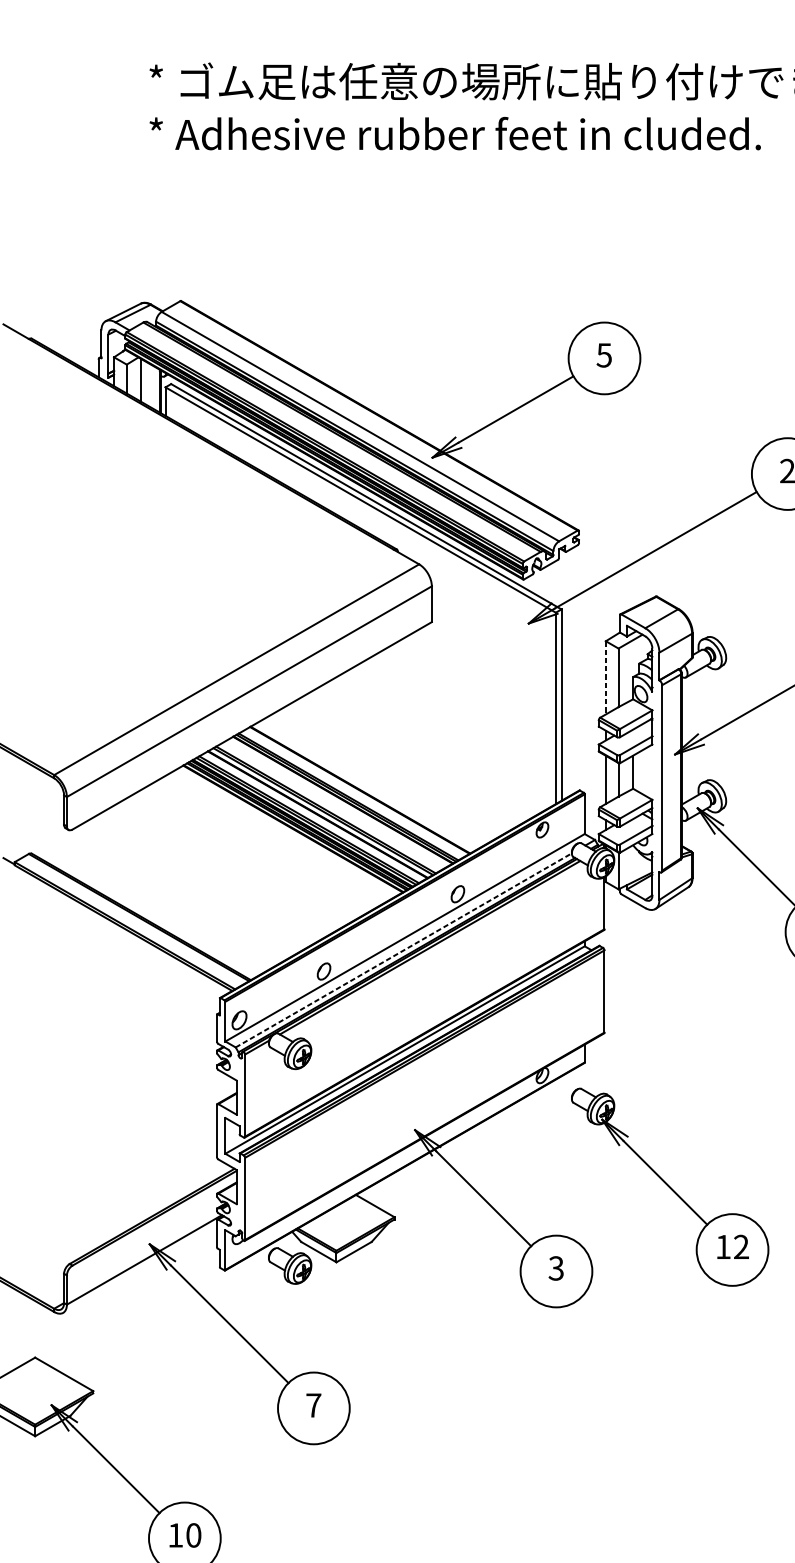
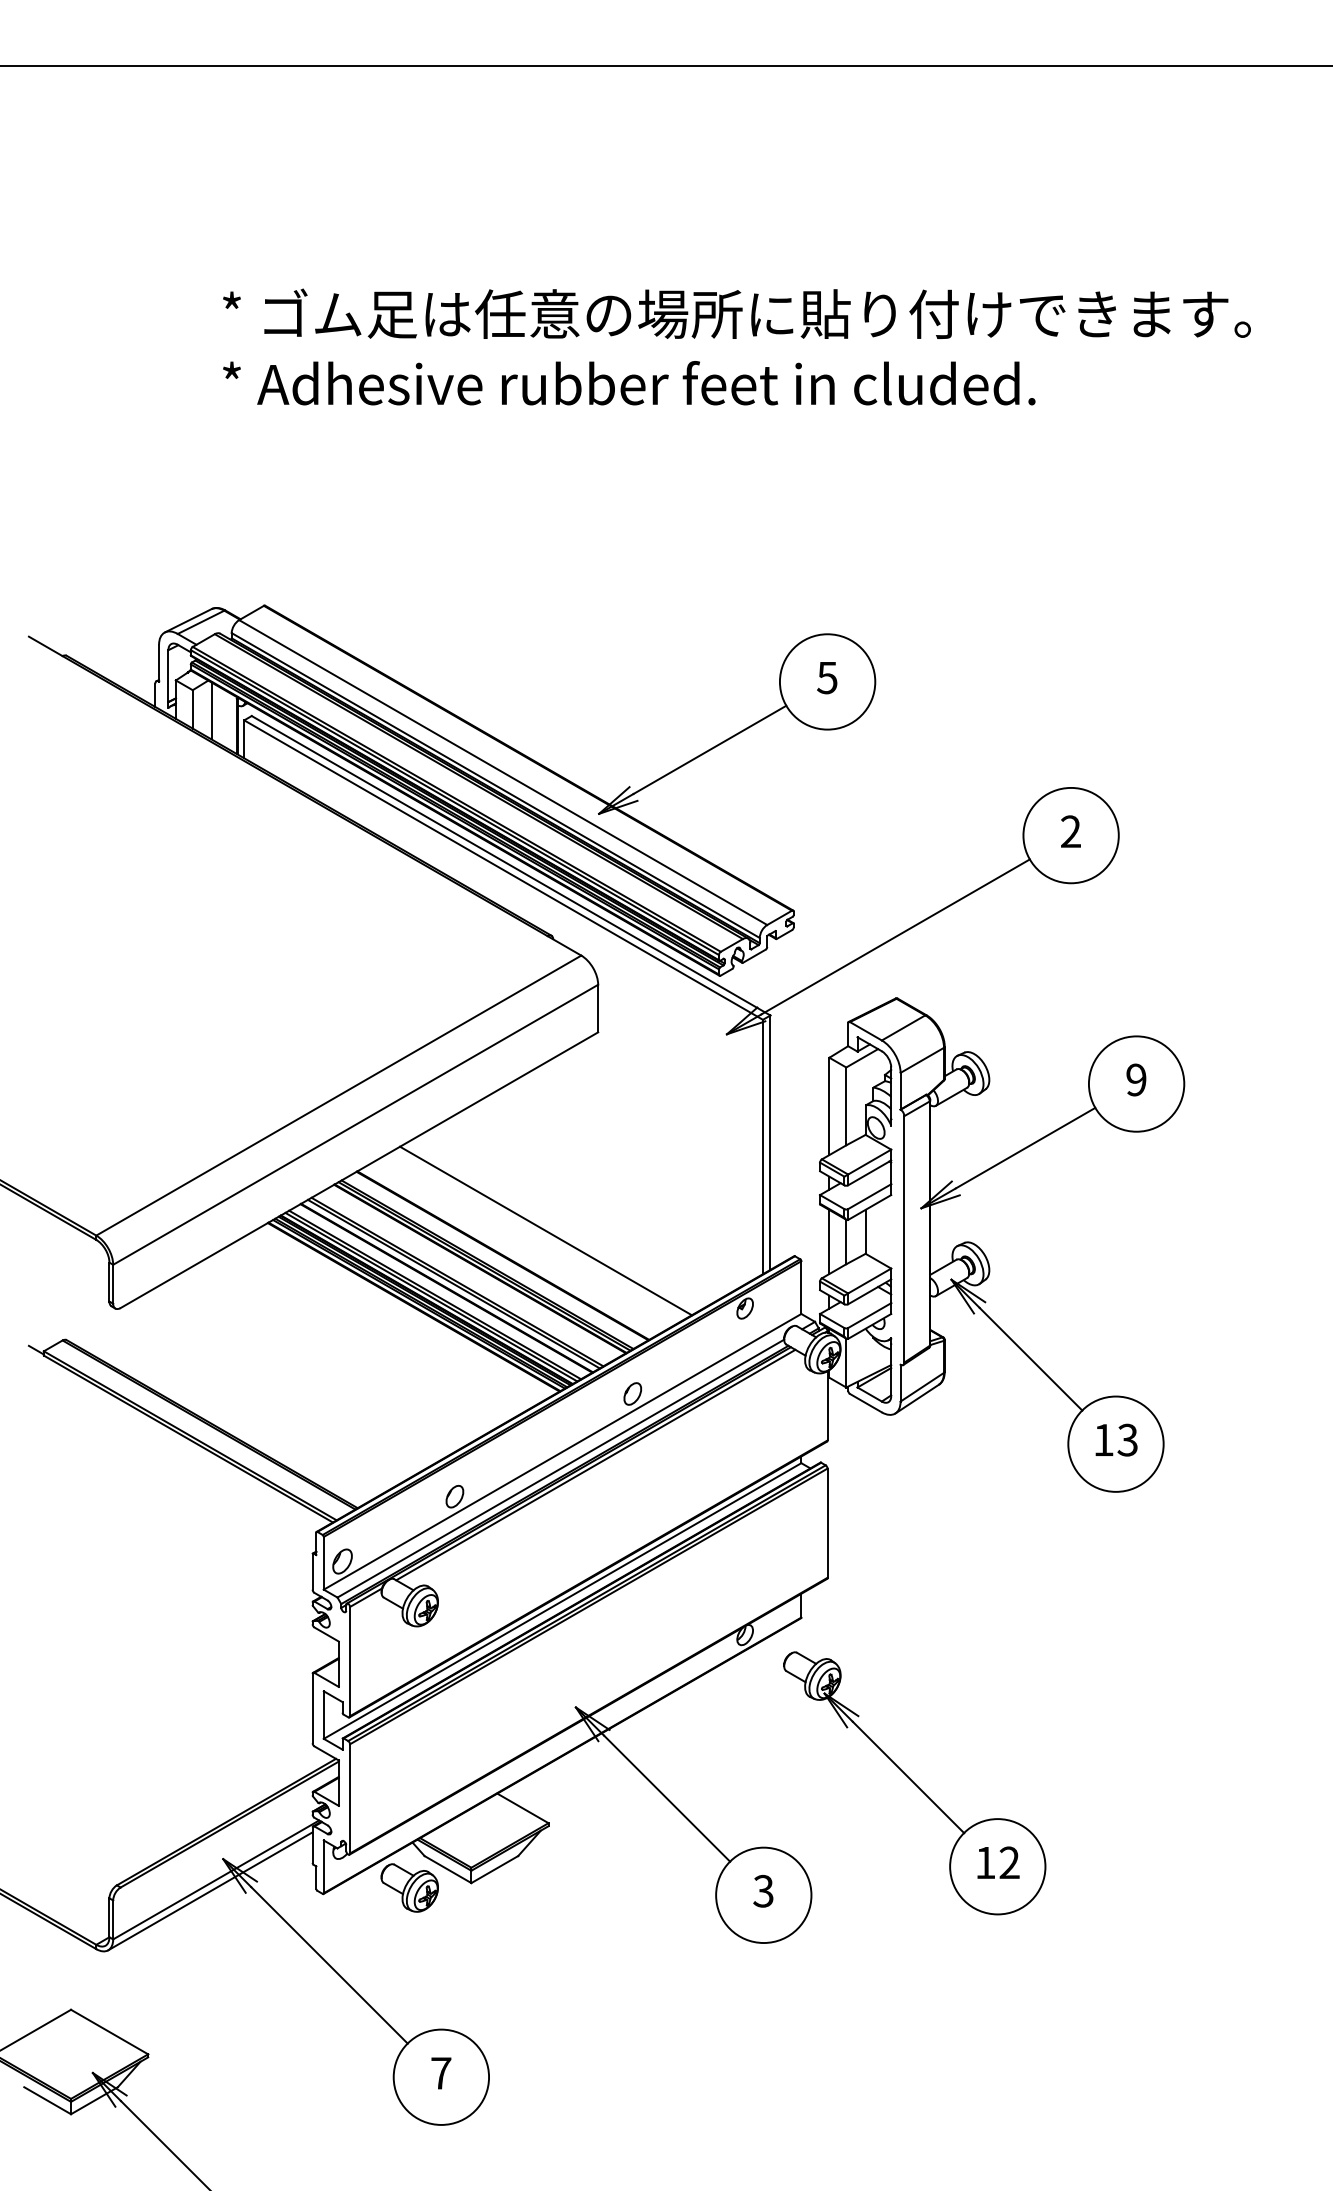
line: (605, 677) -> (829, 1106), dashed -> solid
line: (392, 771) -> (545, 1230), added
line: (403, 950) -> (560, 1468), dashed -> solid
line: (140, 1268) -> (210, 1891), added

